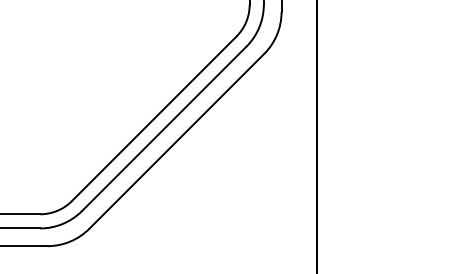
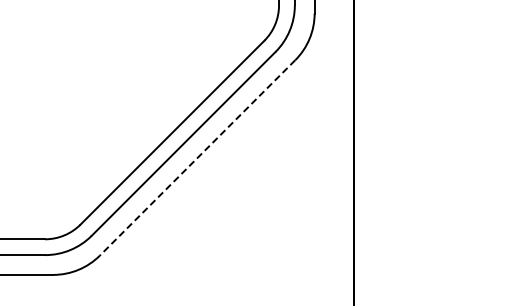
line: (176, 141) -> (197, 158), solid -> dashed

